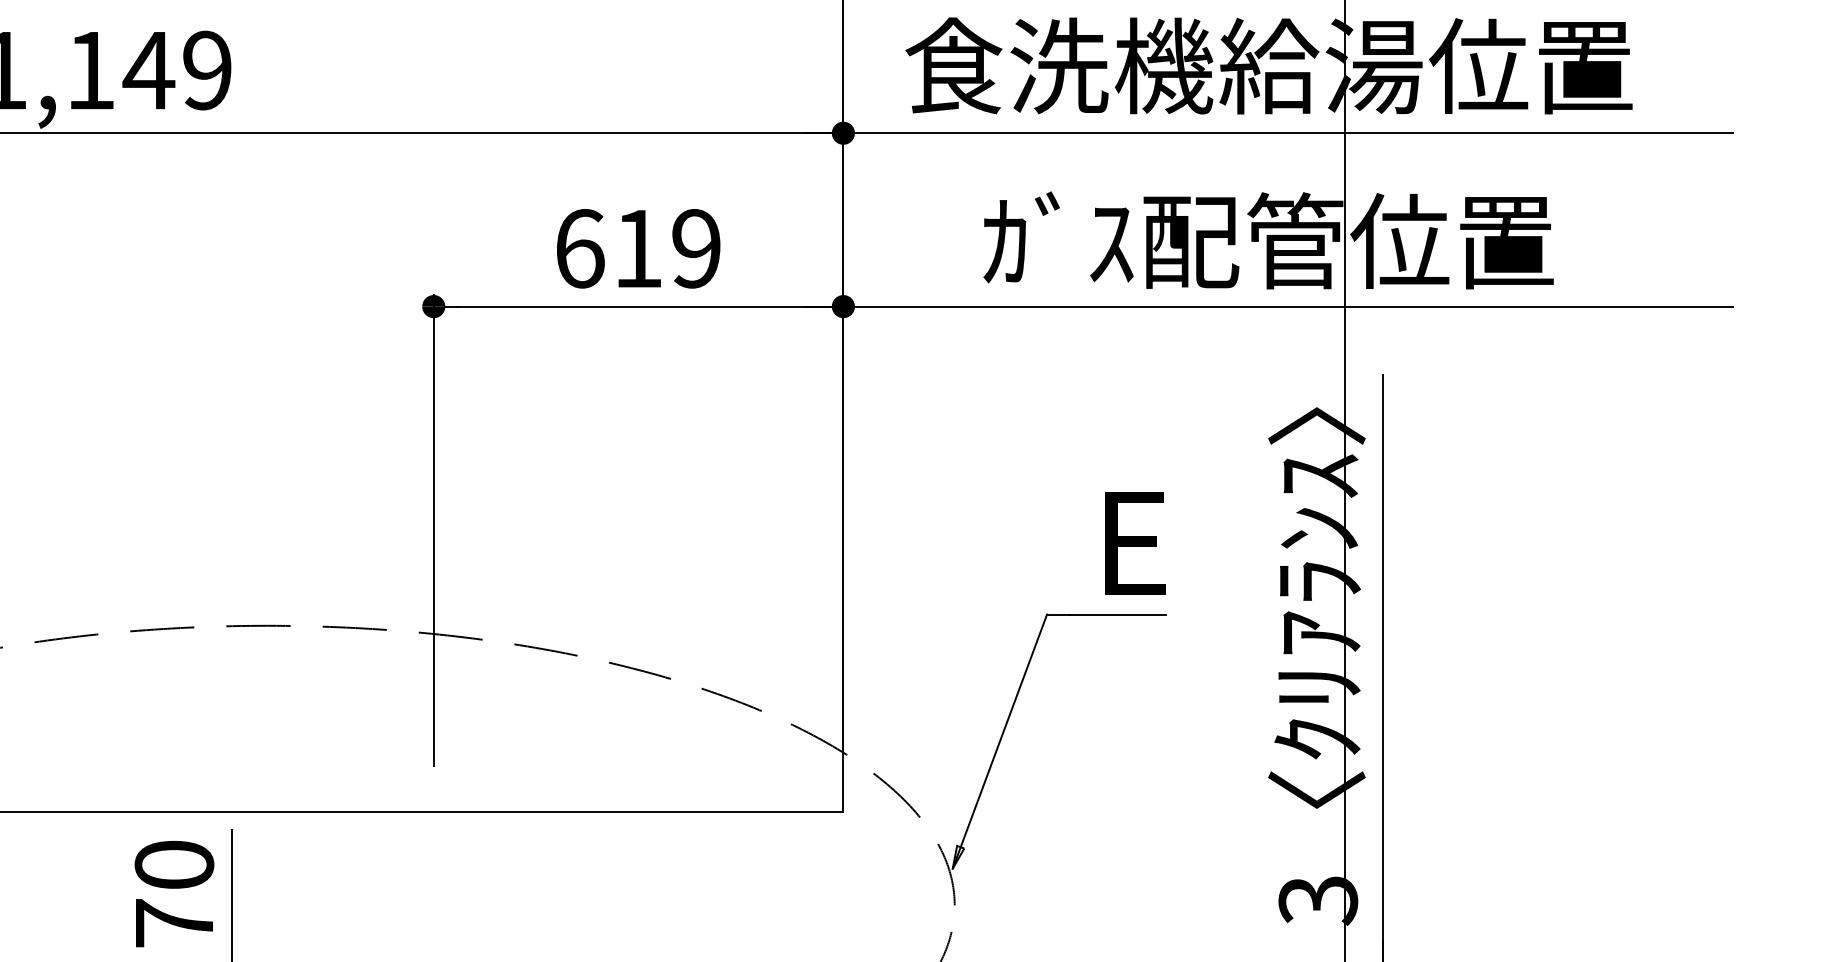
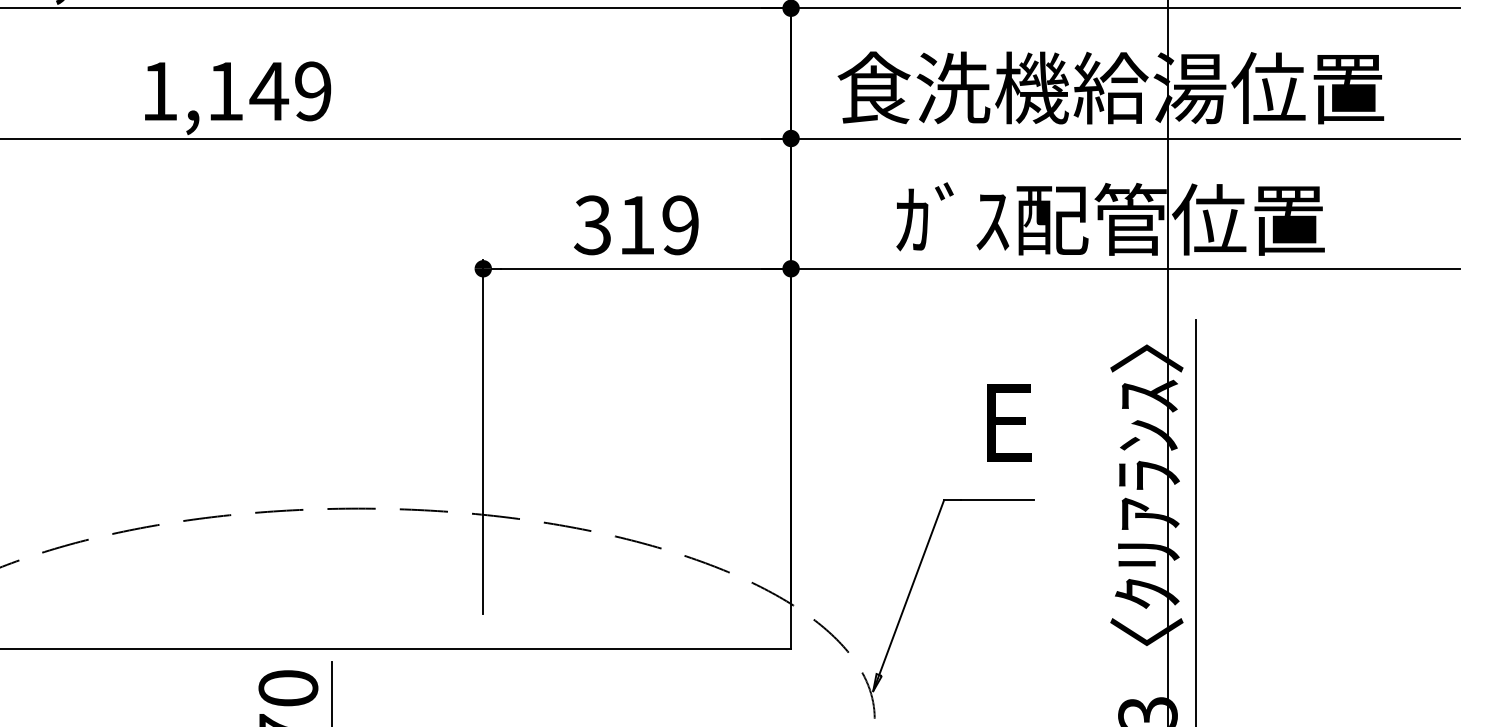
text: (579, 249) -> (592, 225), 619 -> 319
text: (1135, 543) -> (1009, 422), moved

